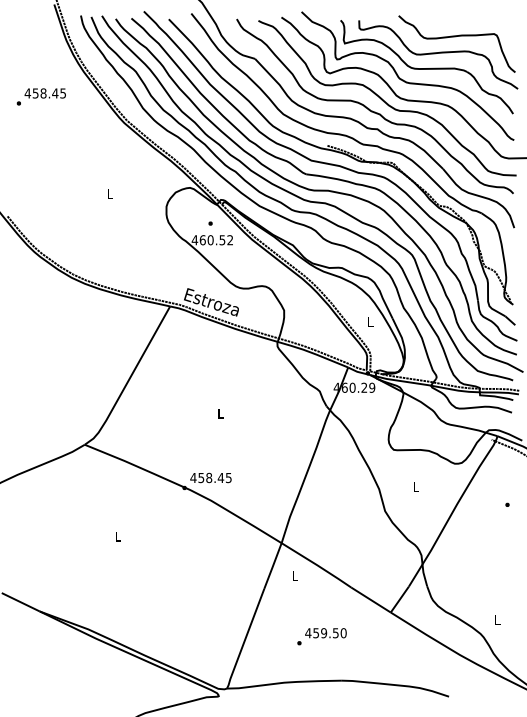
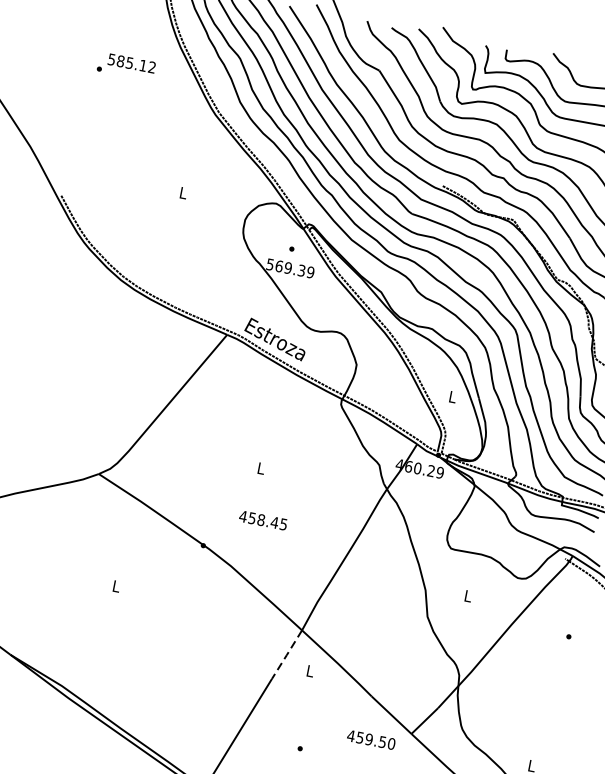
text: (44, 93) -> (130, 63), 458.45 -> 585.12
text: (212, 240) -> (290, 268), 460.52 -> 569.39
text: (210, 477) -> (262, 519), moved
line: (272, 566) -> (286, 654), solid -> dashed
text: (325, 633) -> (370, 740), moved

